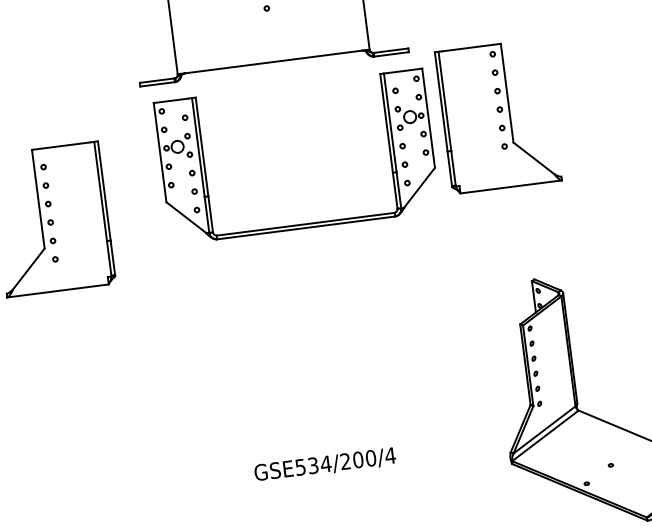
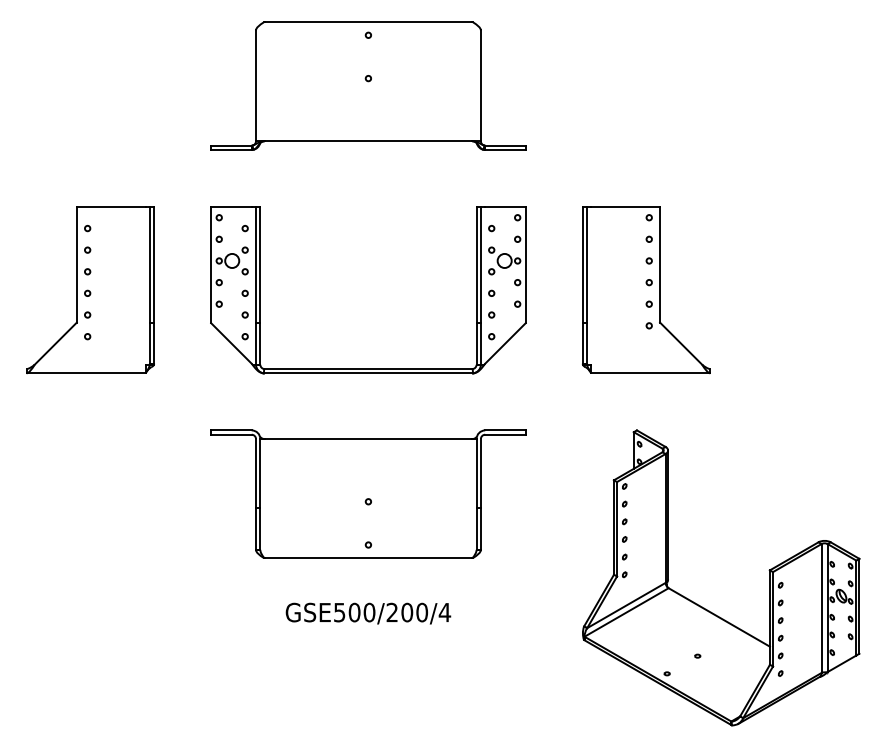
part: (498, 116) -> (646, 290), moved
part: (305, 223) -> (368, 368), moved
part: (312, 362) -> (368, 493), added
text: (319, 464) -> (361, 612), GSE534/200/4 -> GSE500/200/4

